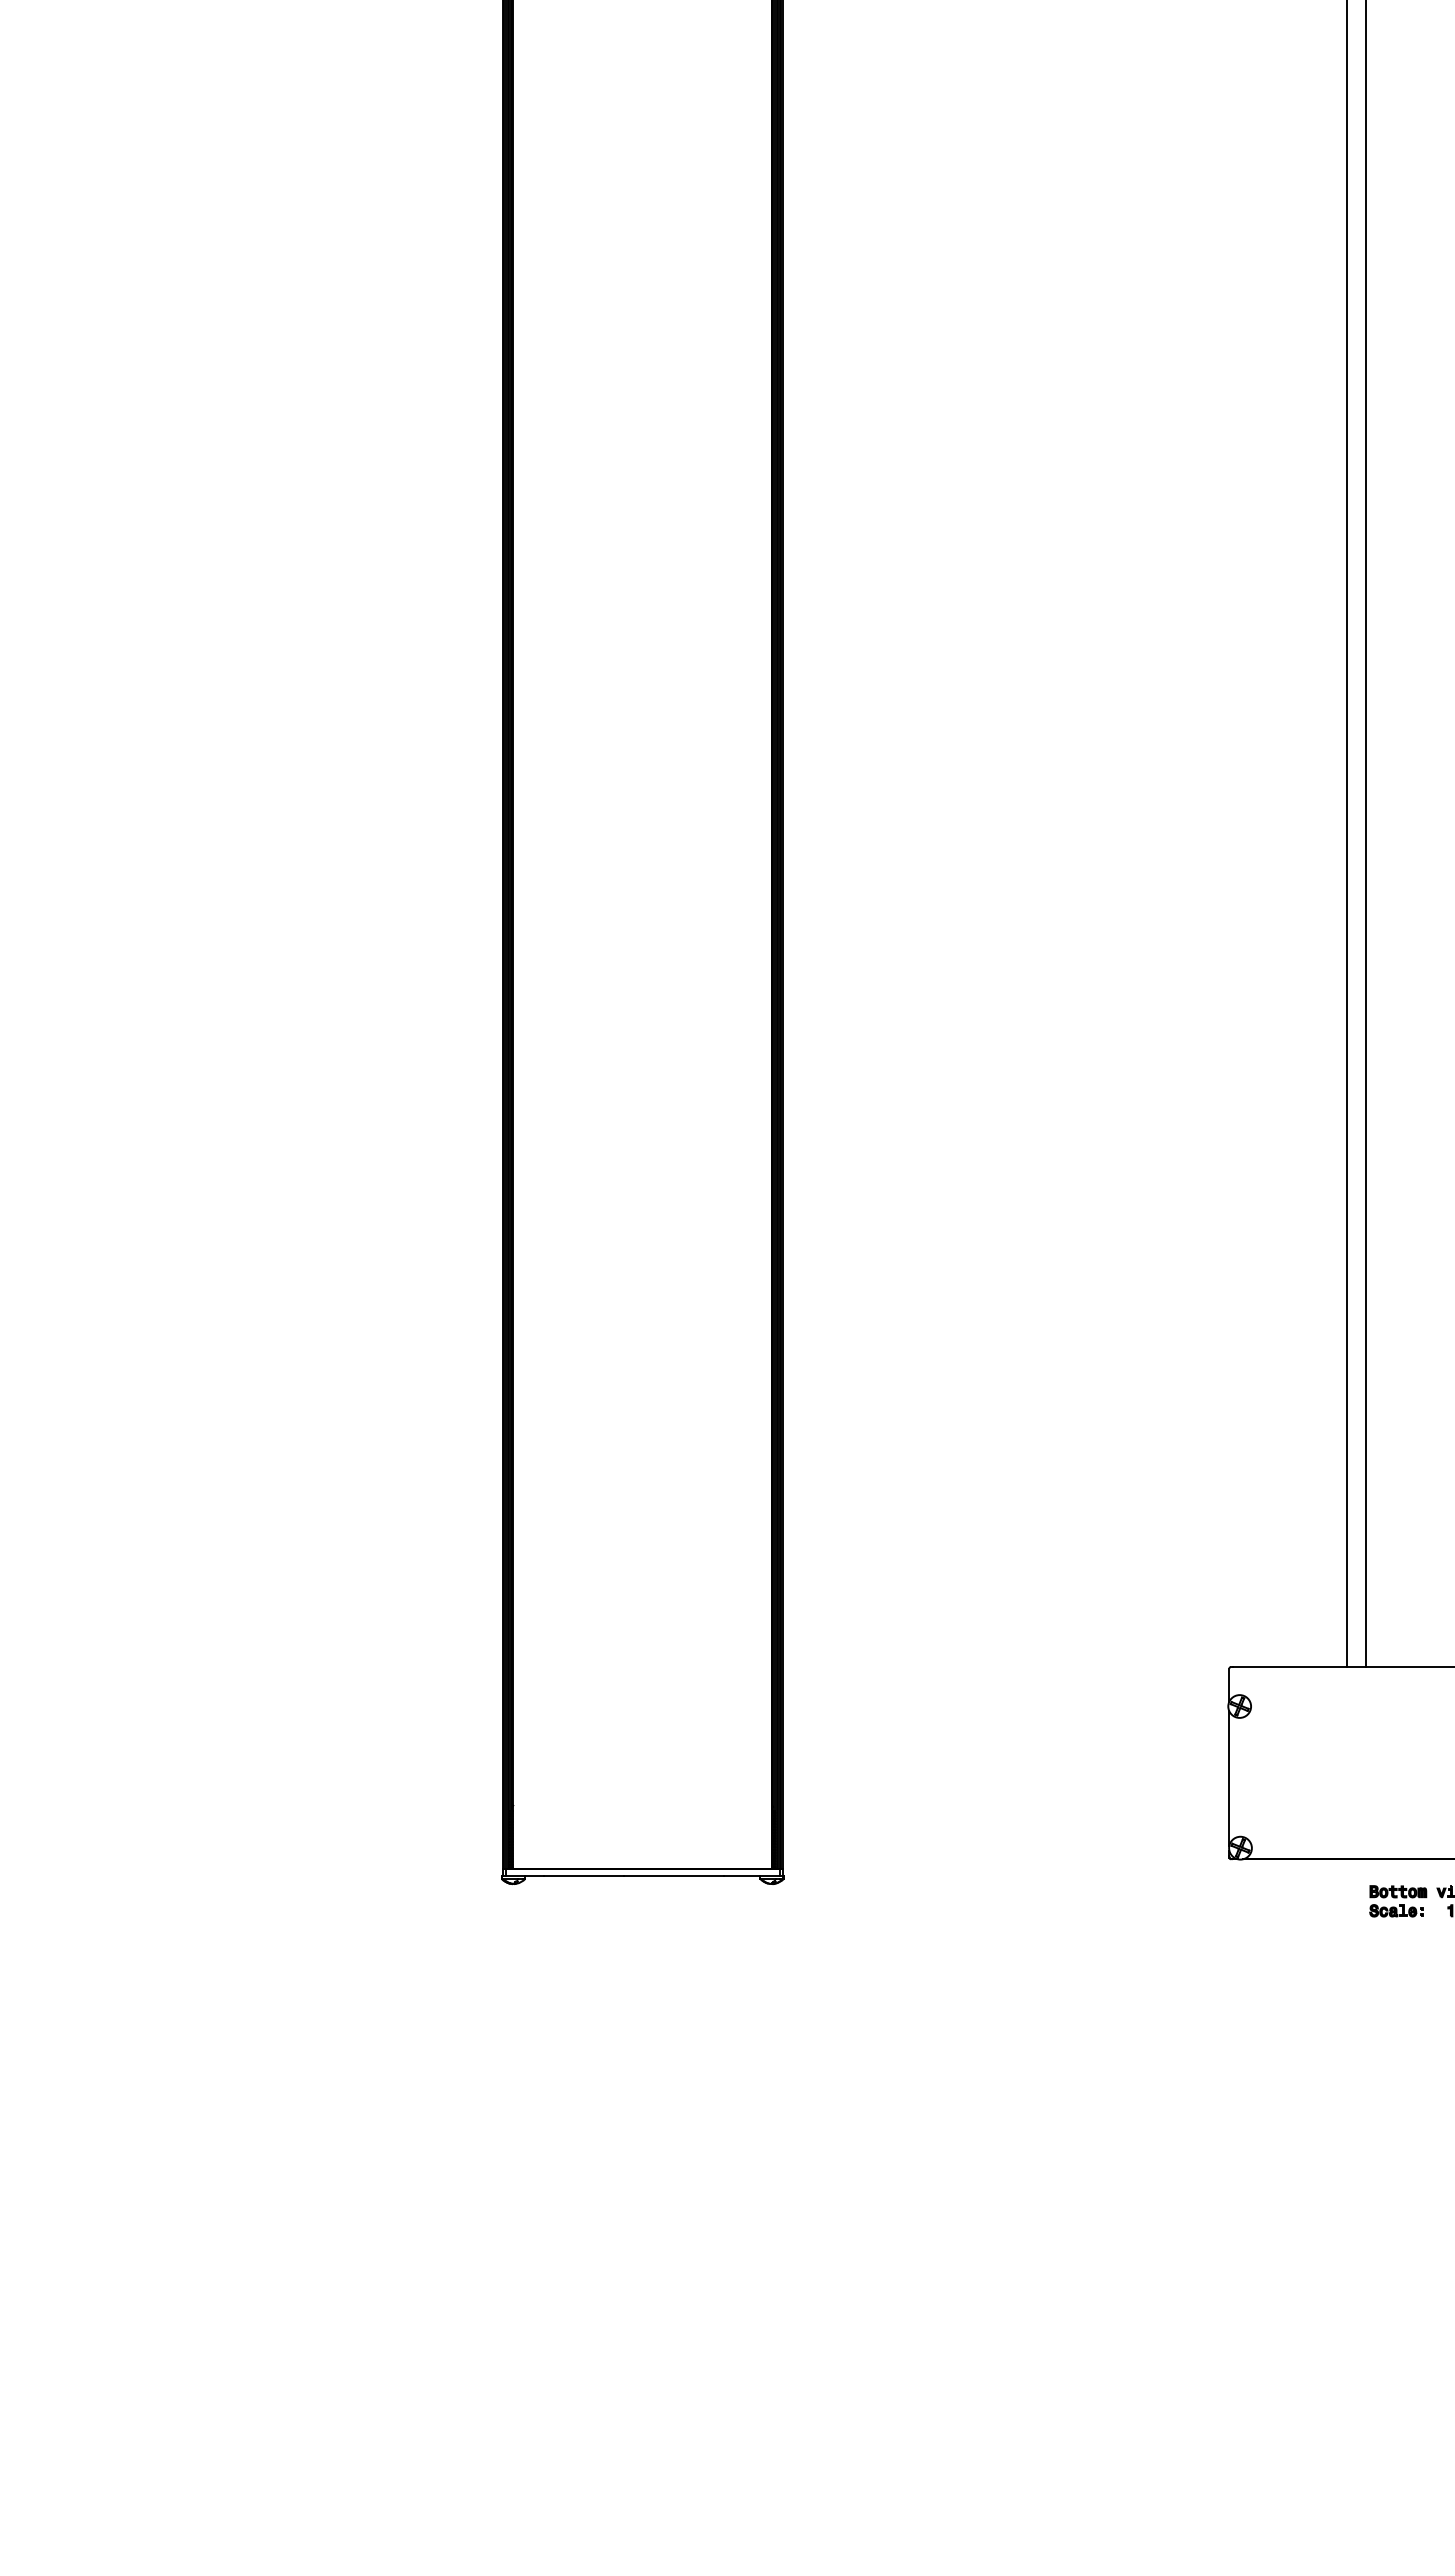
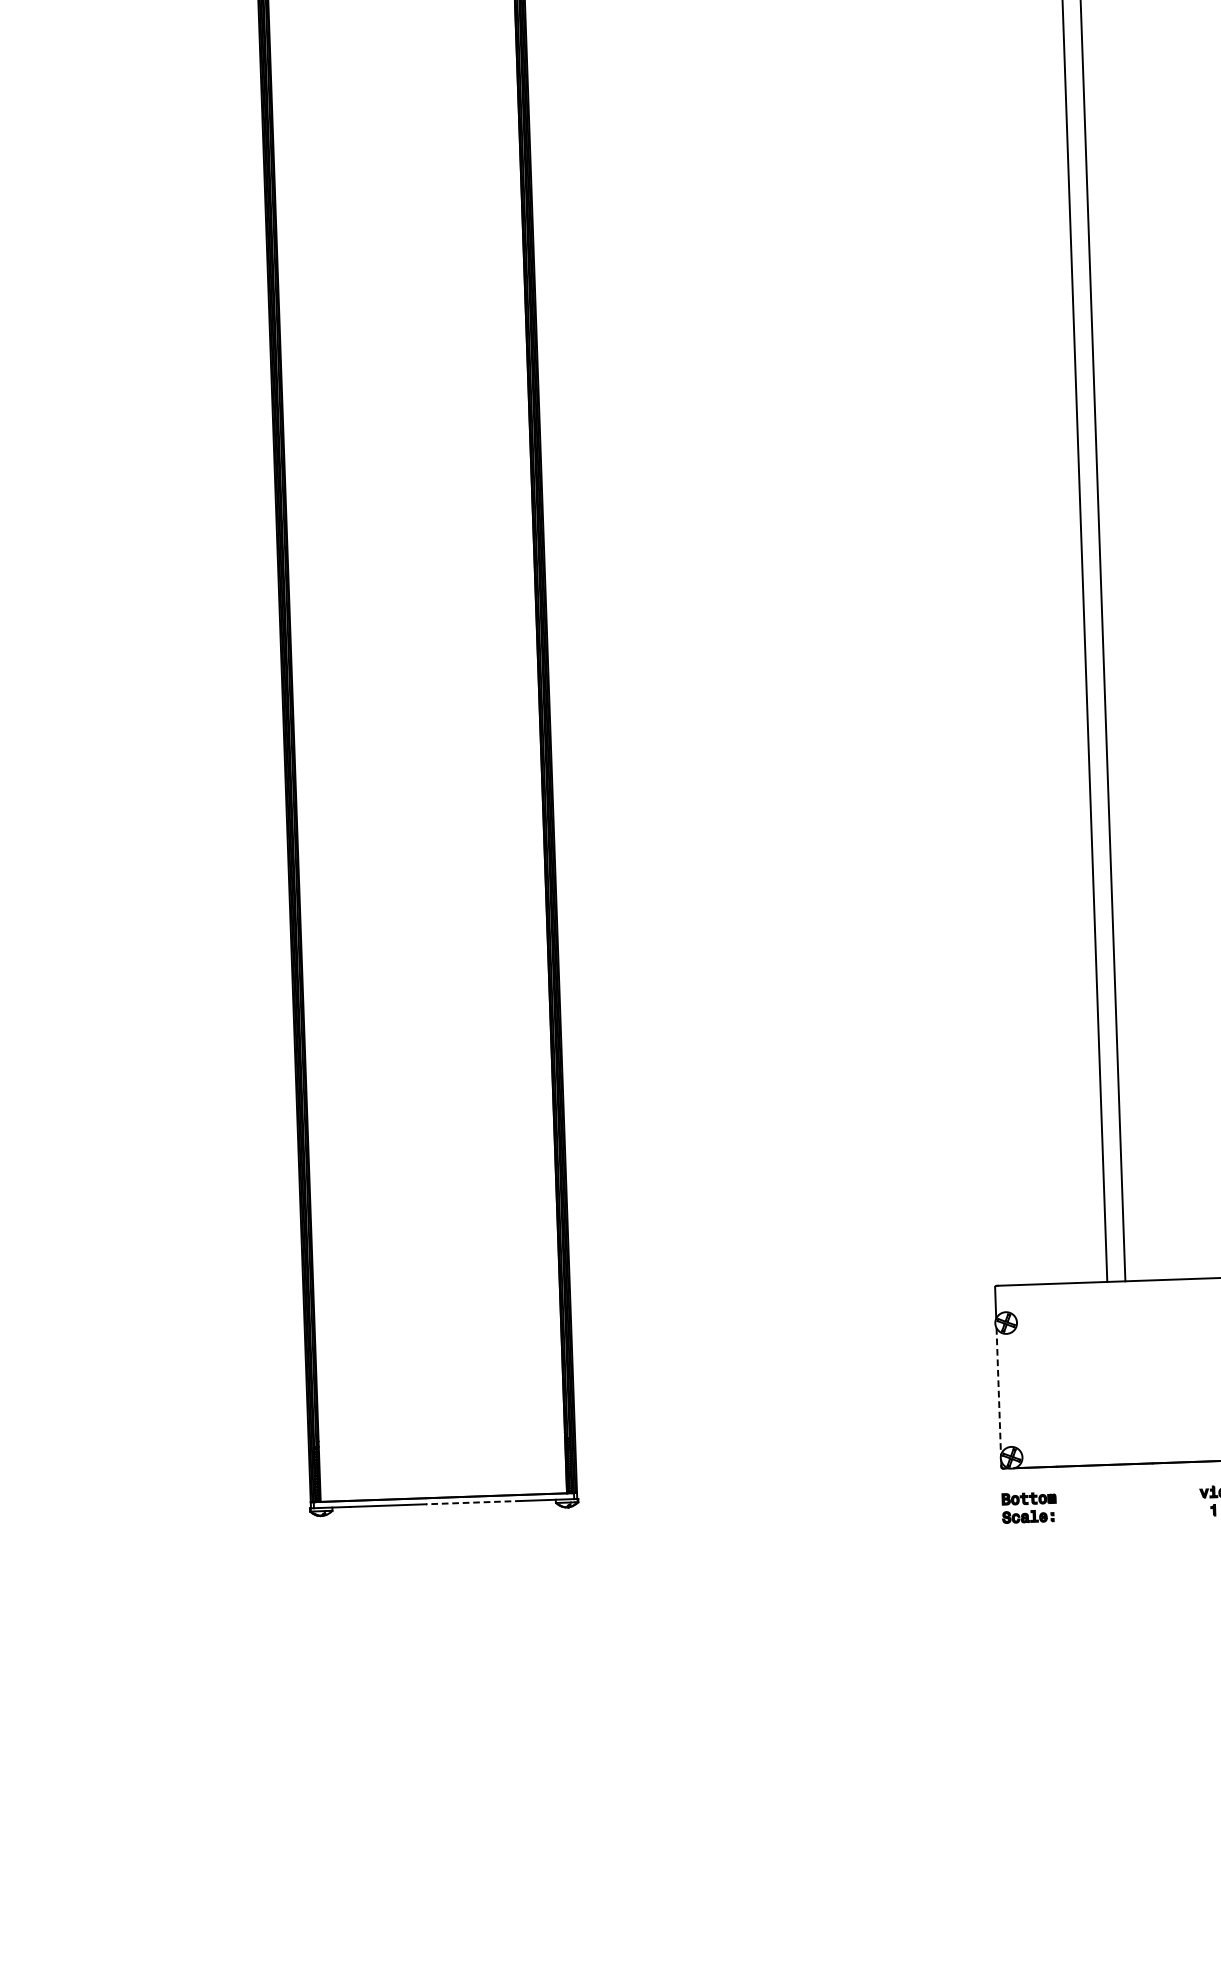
line: (1229, 1778) -> (998, 1391), solid -> dashed
line: (673, 1875) -> (473, 1502), solid -> dashed
part: (1398, 1901) -> (1029, 1507), moved

